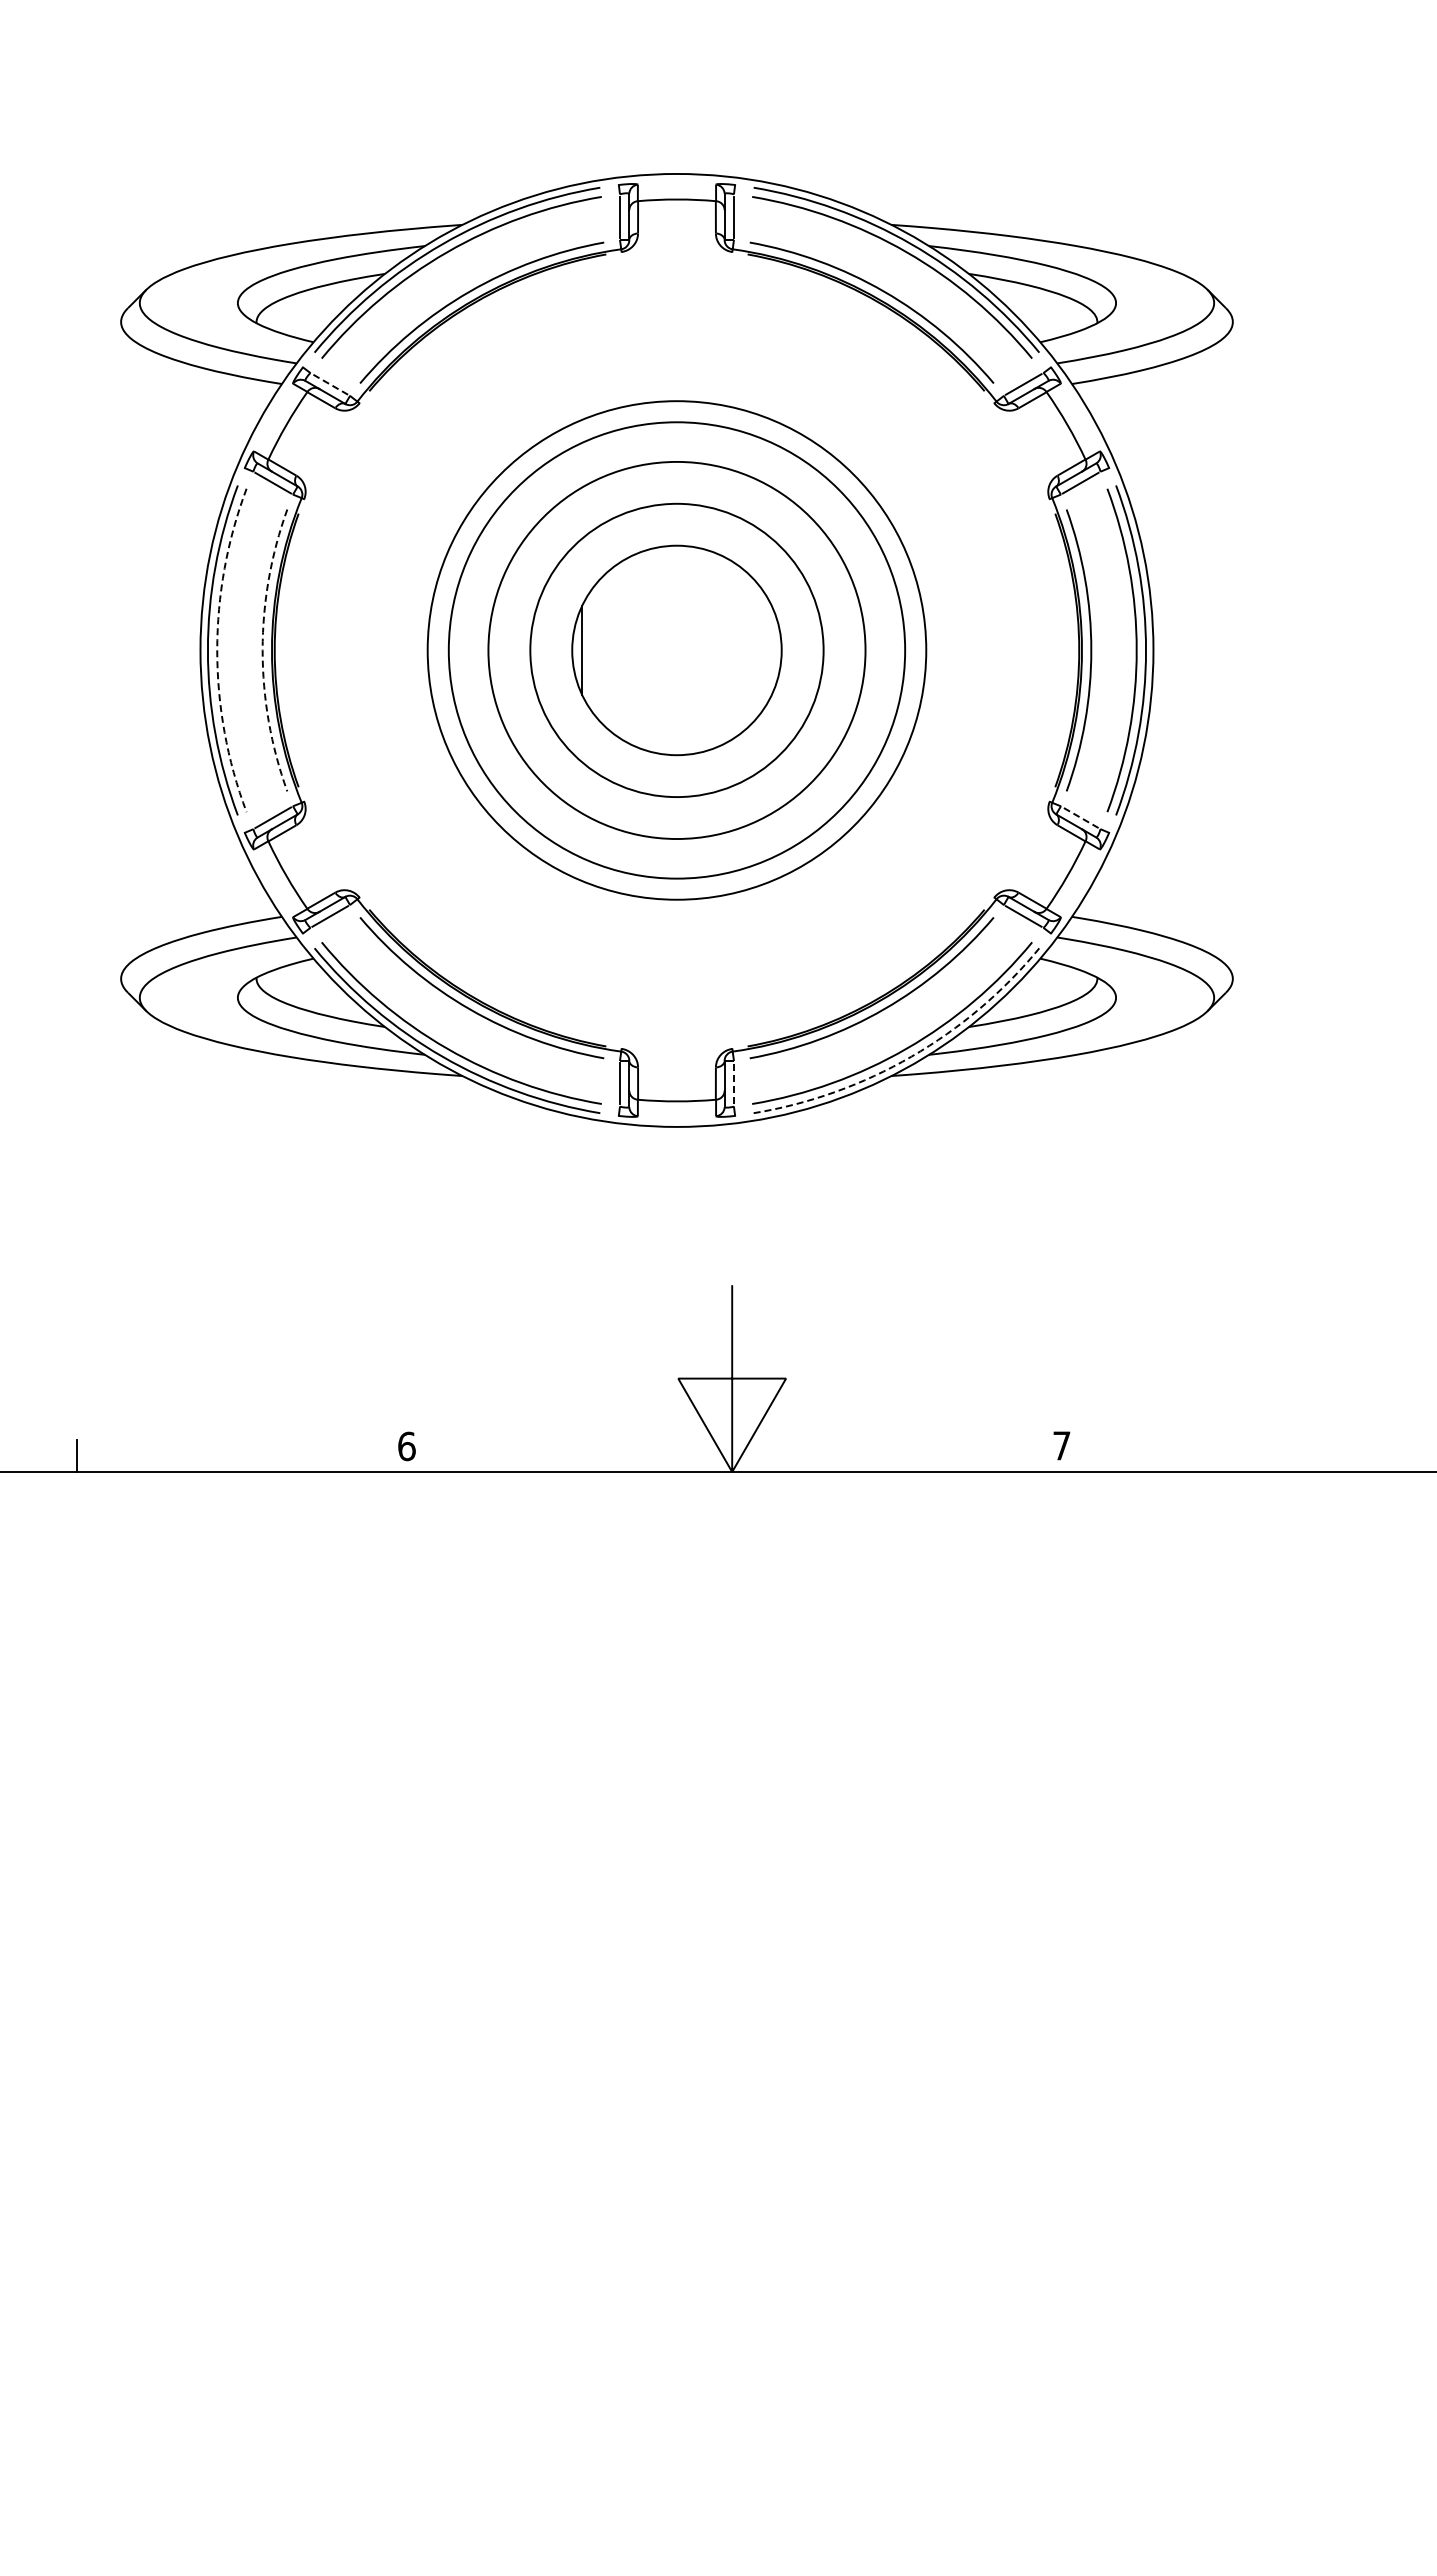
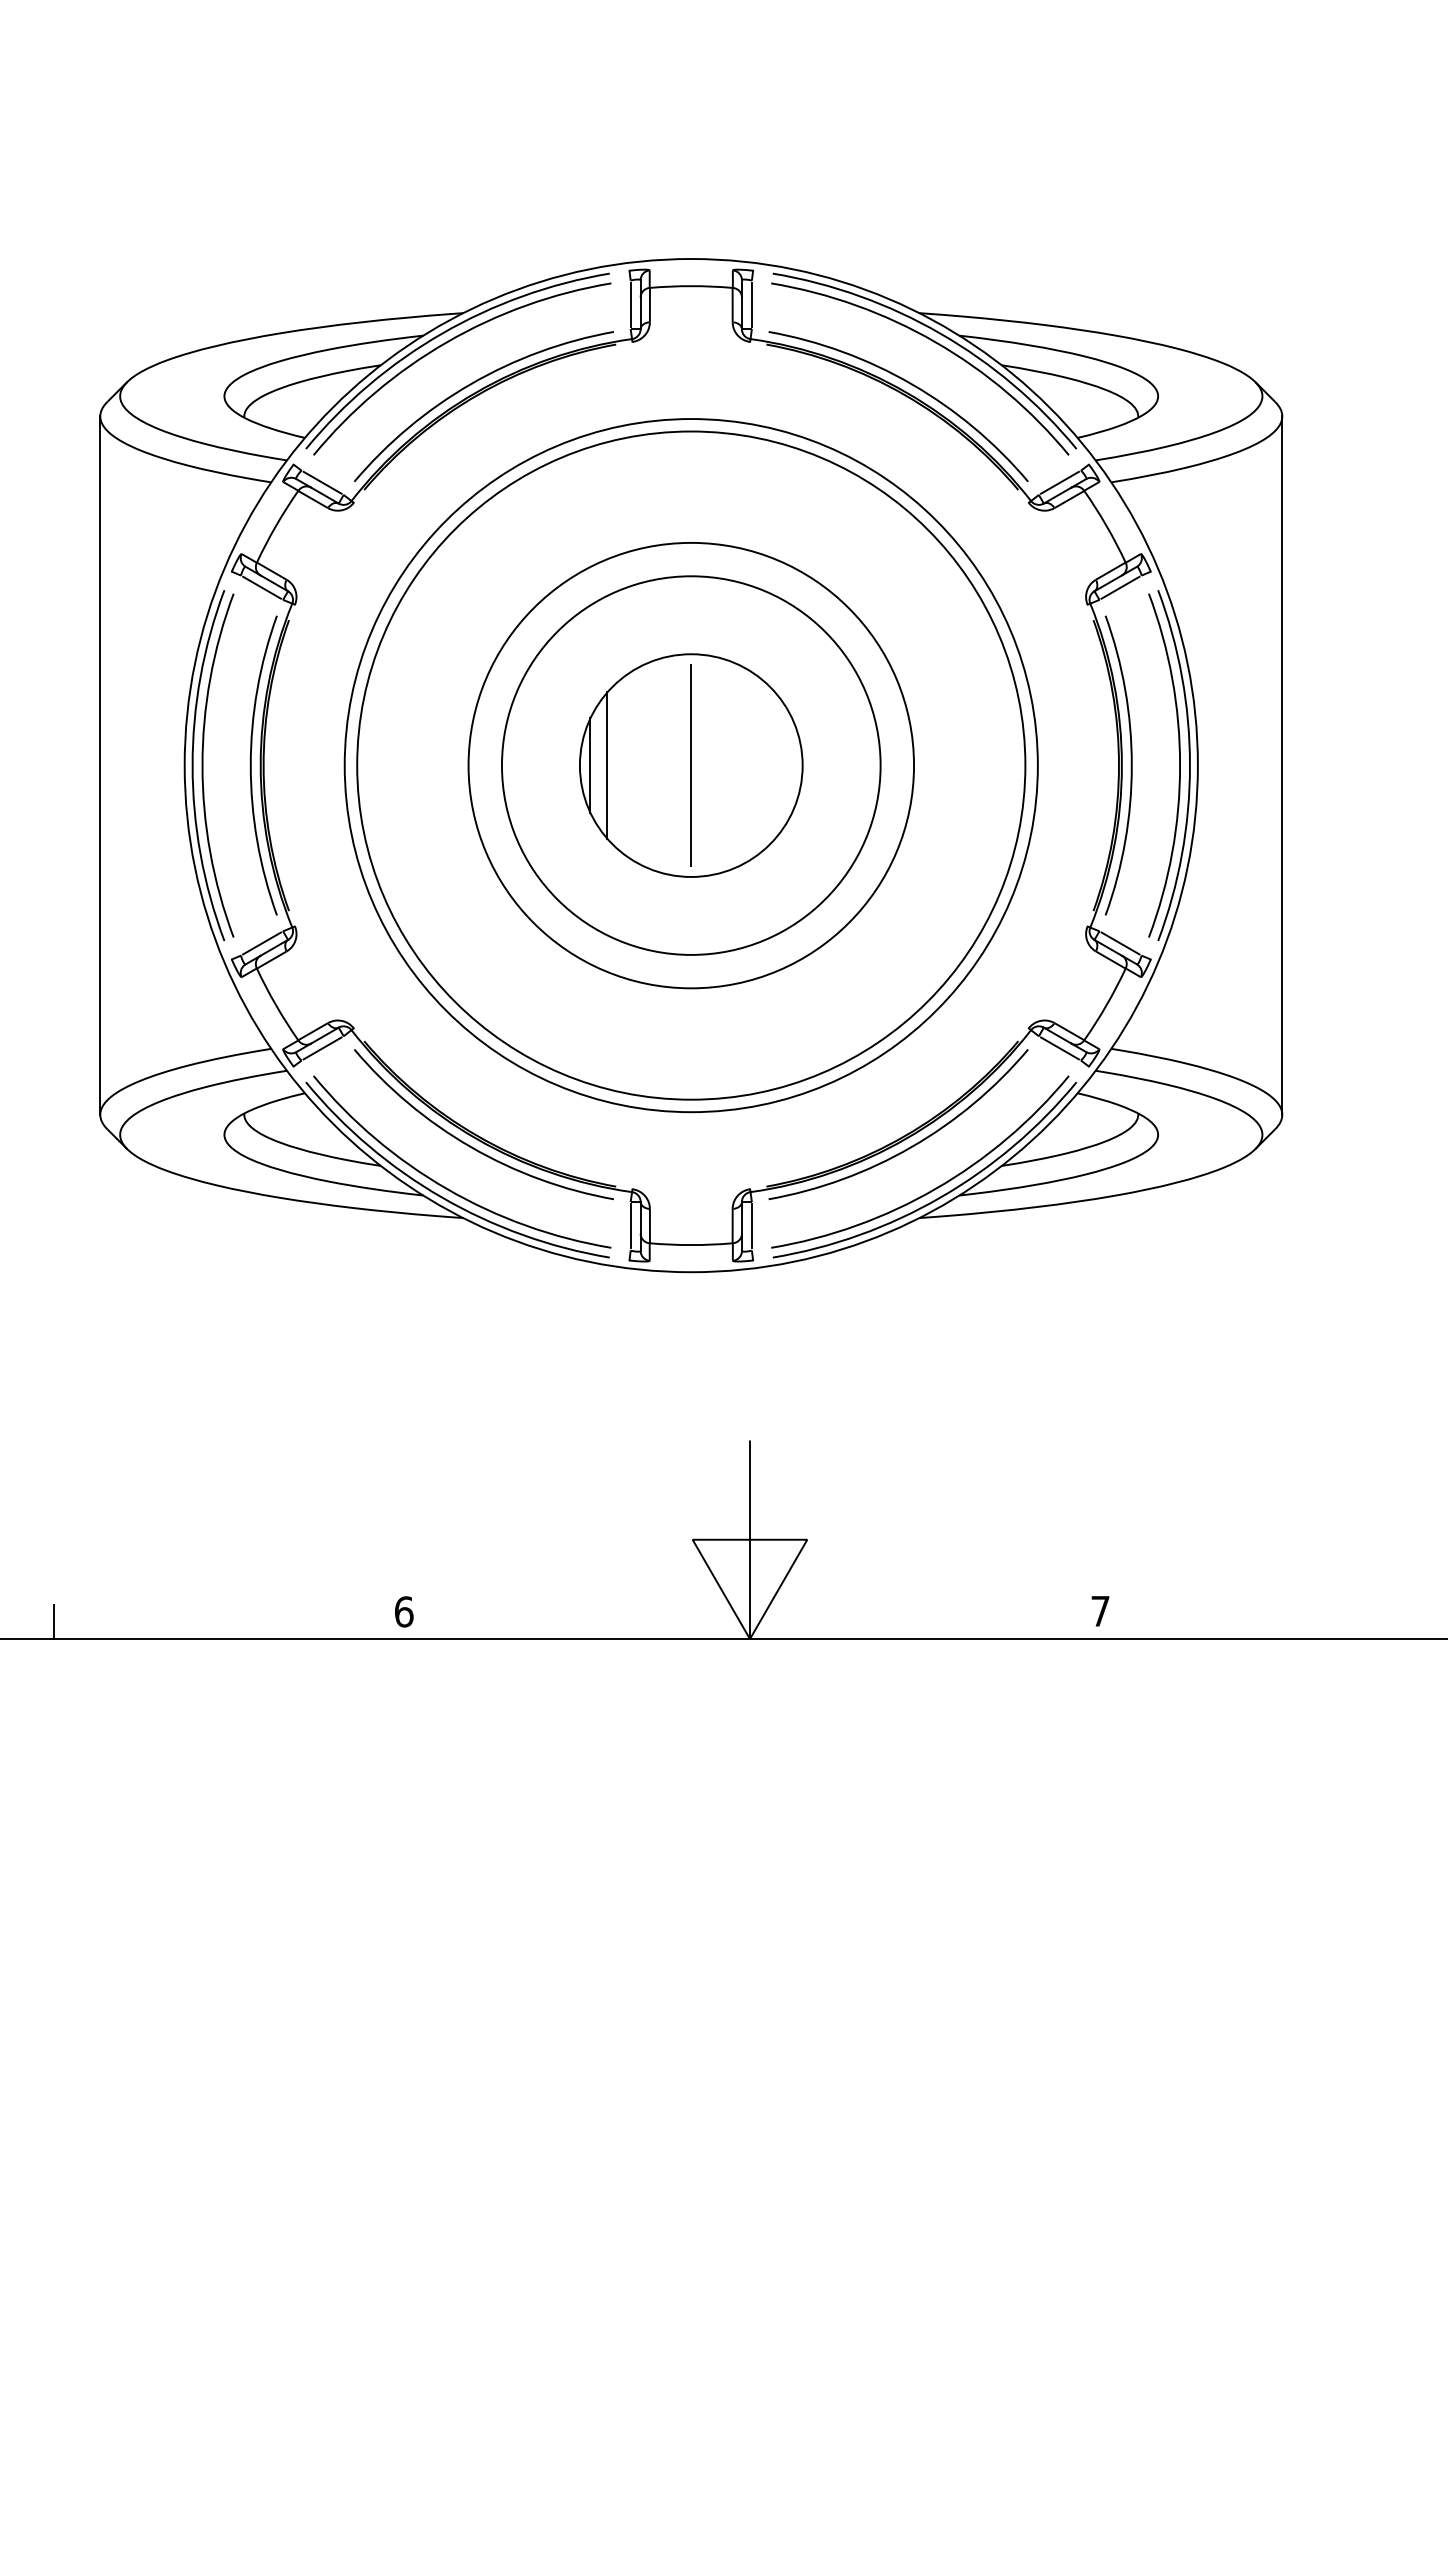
line: (330, 384) -> (322, 482), dashed -> solid
circle: (676, 649) -> (690, 764), size x1.43
line: (121, 650) -> (100, 765), added
arc: (217, 650) -> (202, 765), dashed -> solid
arc: (262, 650) -> (250, 765), dashed -> solid
line: (598, 650) -> (607, 765), added
circle: (676, 650) -> (690, 765), size x0.71
circle: (676, 650) -> (690, 765), size x1.43
circle: (676, 650) -> (690, 765), size x1.67
line: (676, 650) -> (690, 765), added
line: (1232, 650) -> (1281, 765), added
line: (1080, 817) -> (1120, 943), dashed -> solid
arc: (911, 1056) -> (940, 1197), dashed -> solid
line: (733, 1083) -> (751, 1226), dashed -> solid

